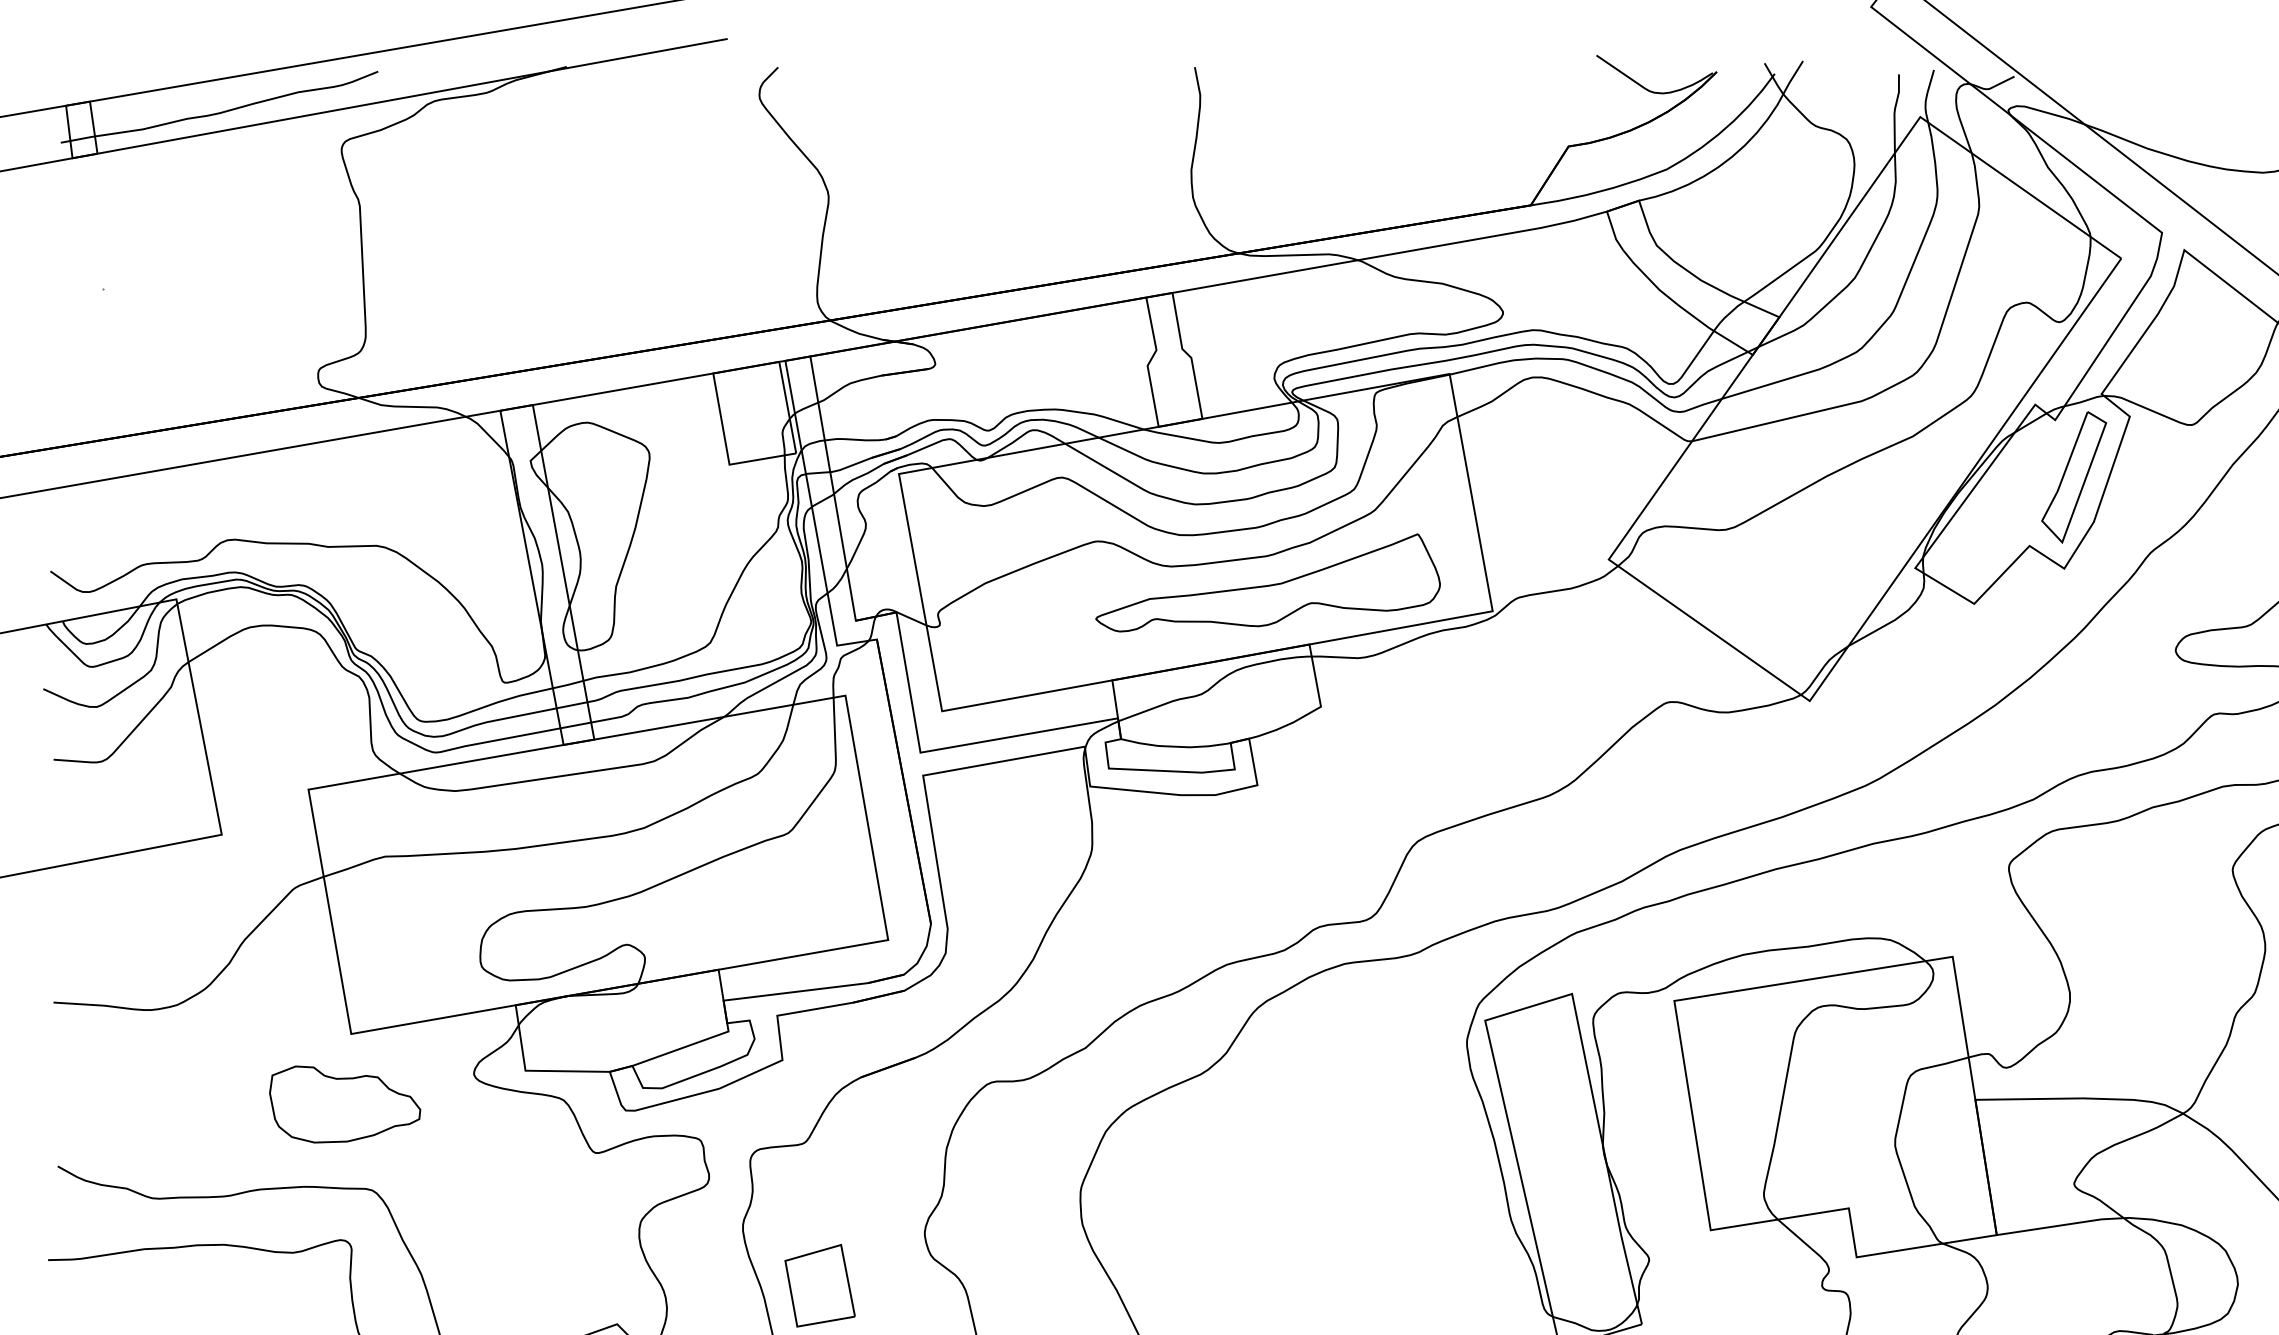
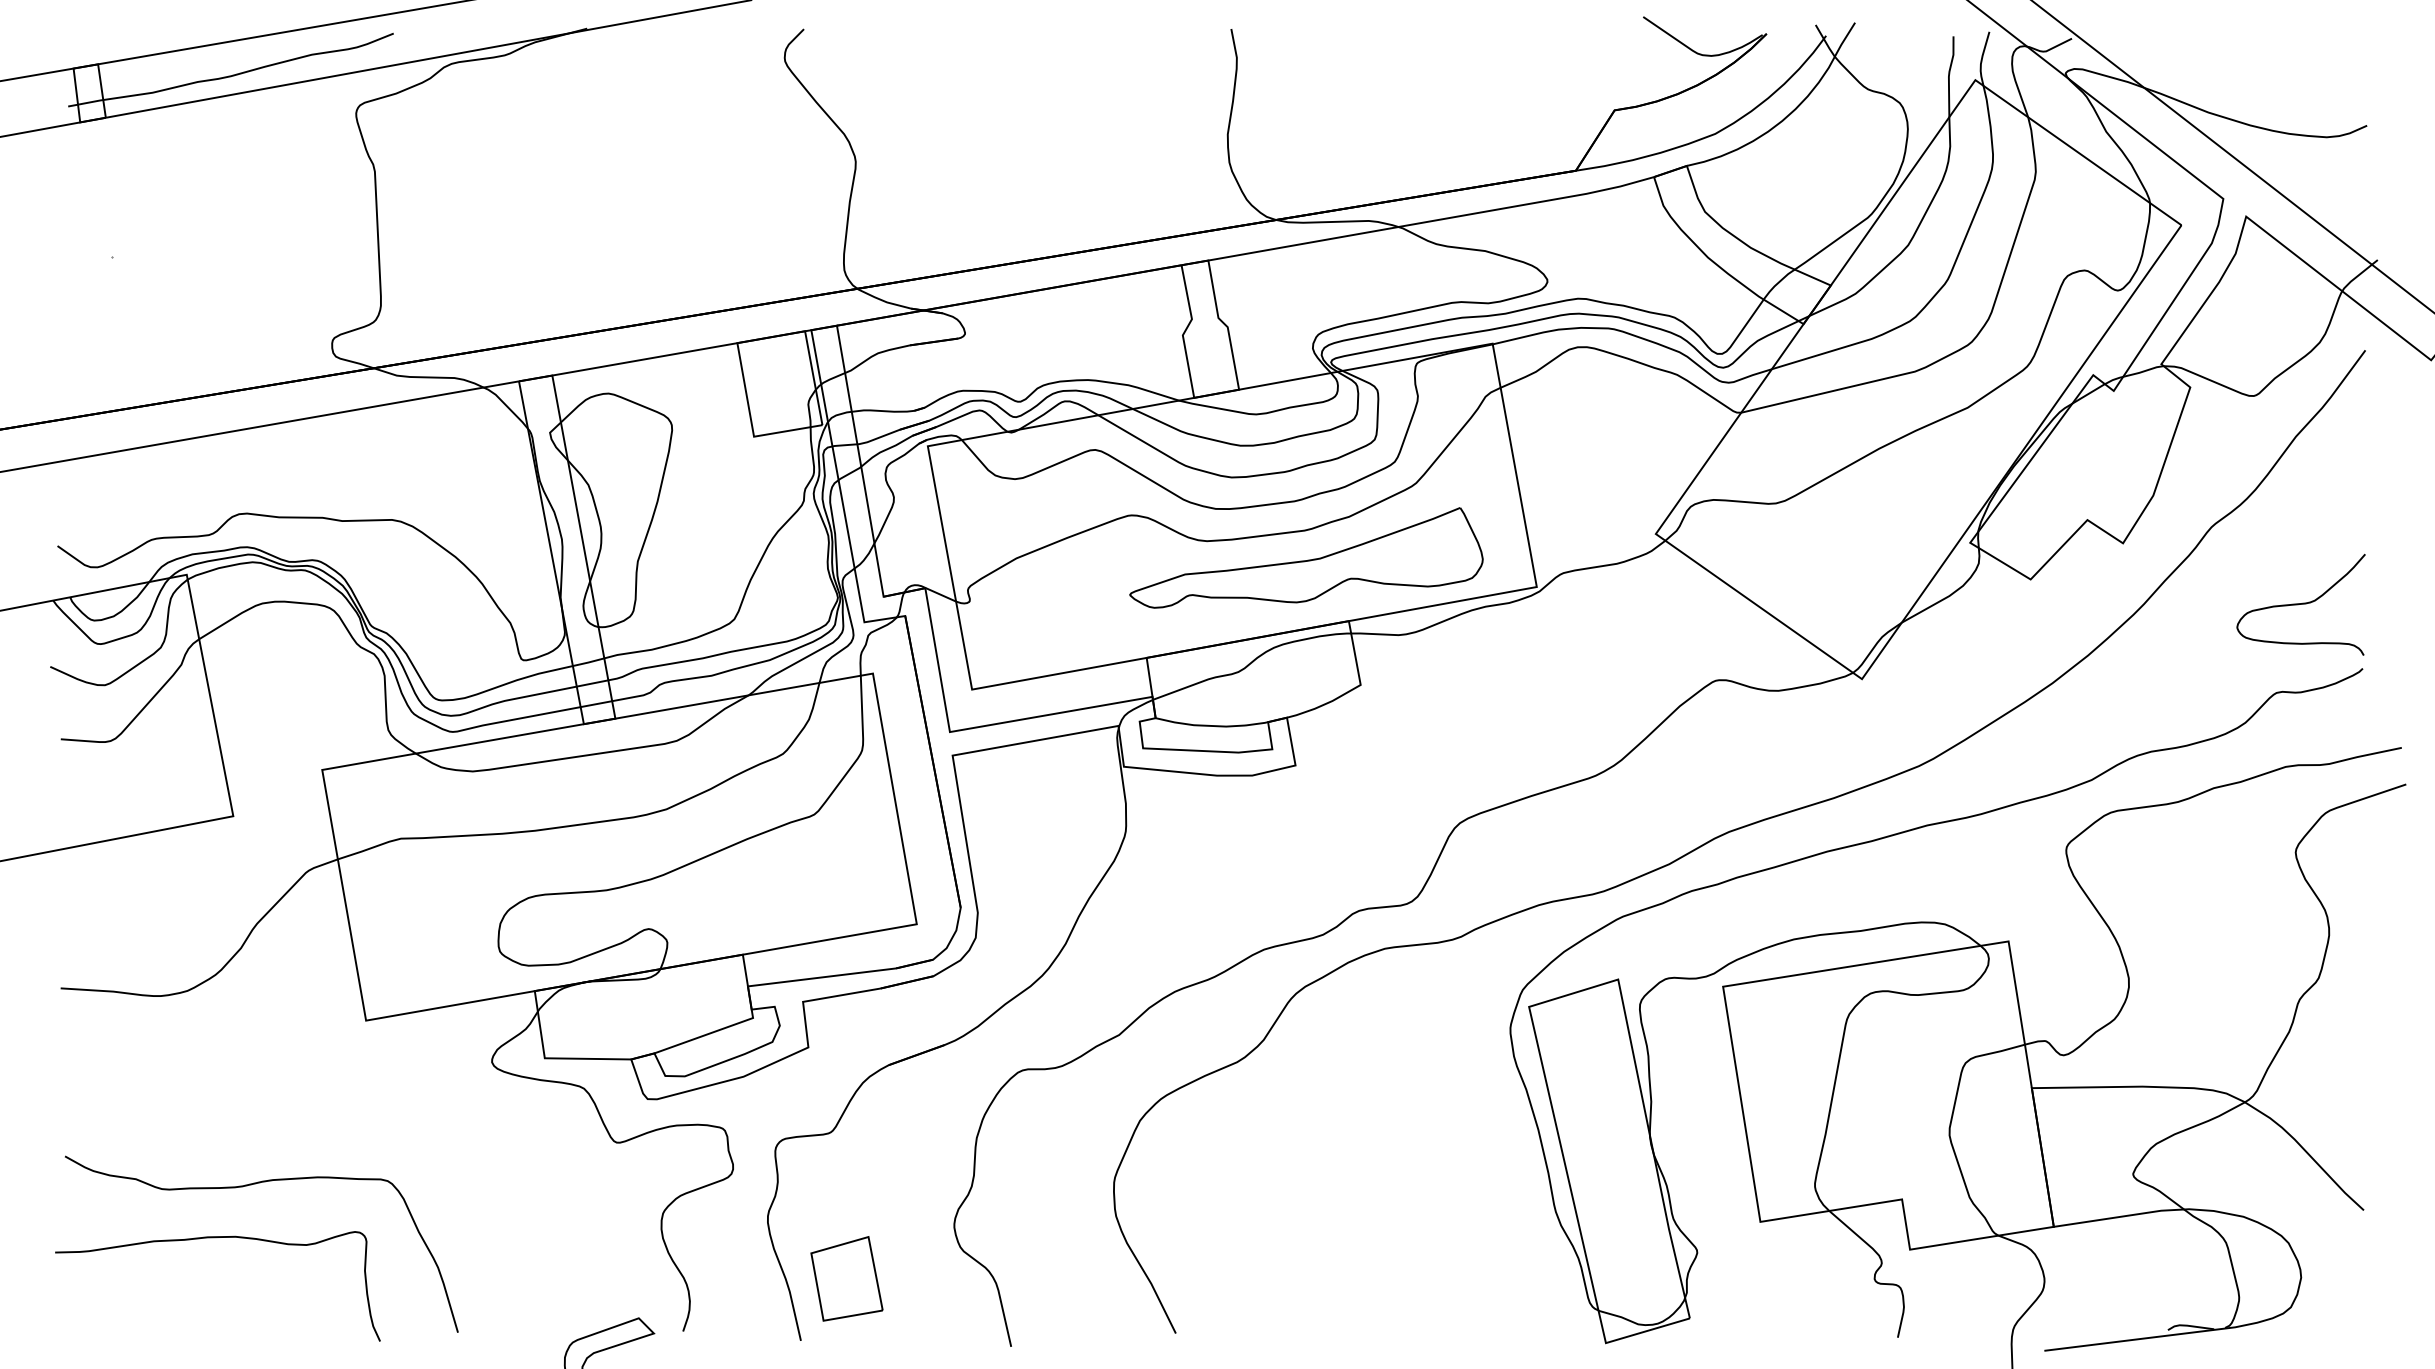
part: (2073, 477) -> (2132, 449), removed
part: (344, 1104) -> (359, 1092), removed

